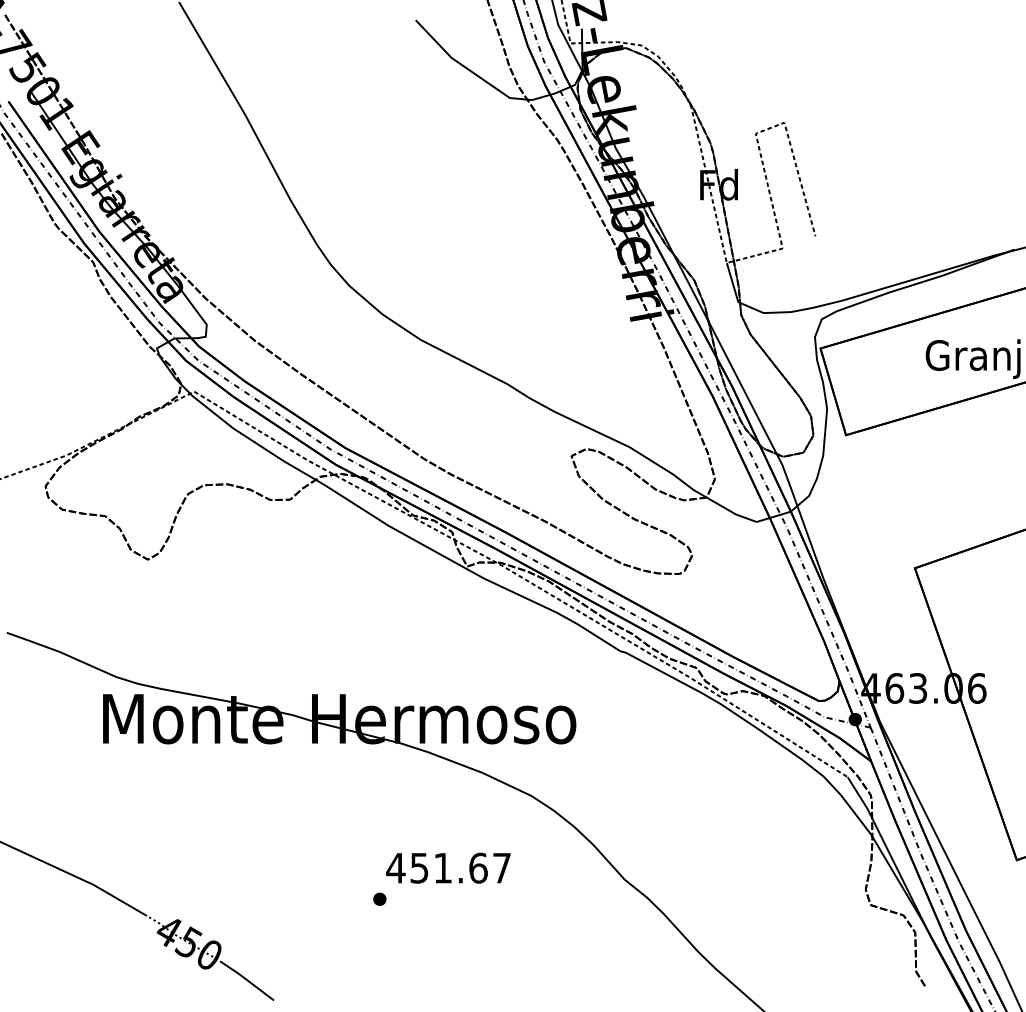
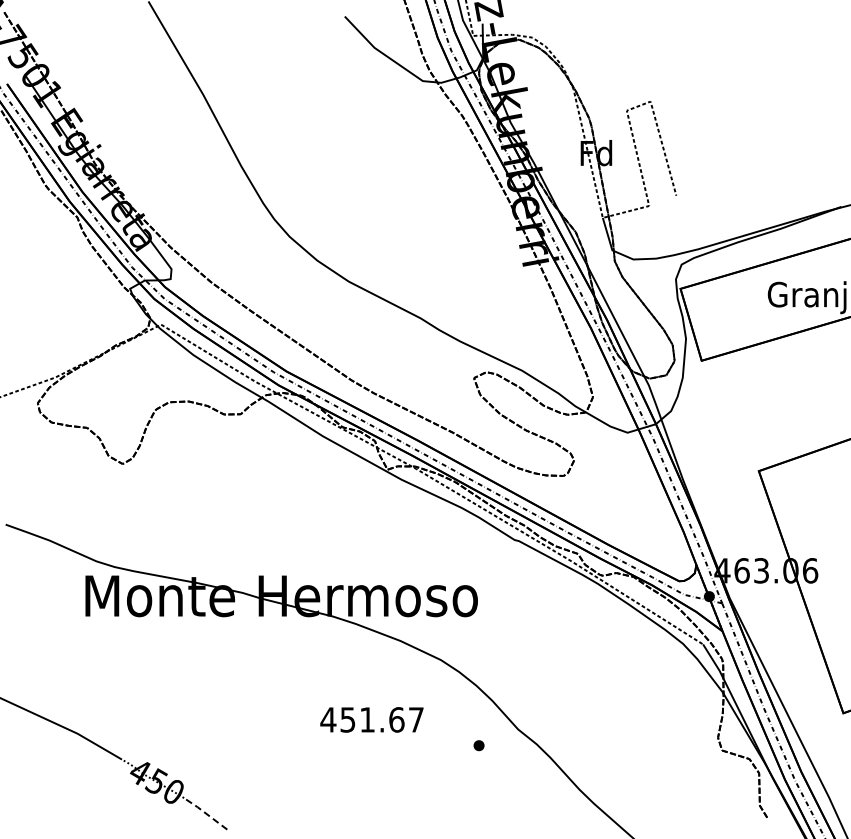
part: (379, 899) -> (478, 745), moved
line: (247, 981) -> (205, 813), solid -> dashed

